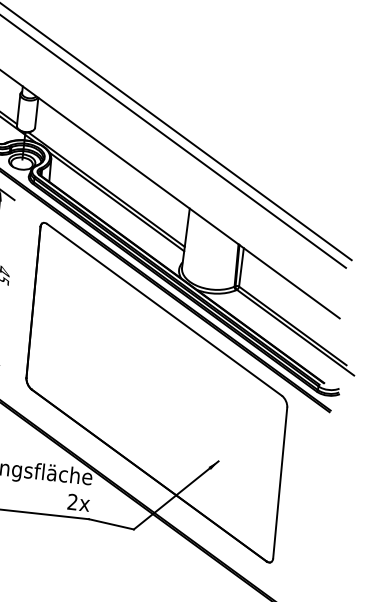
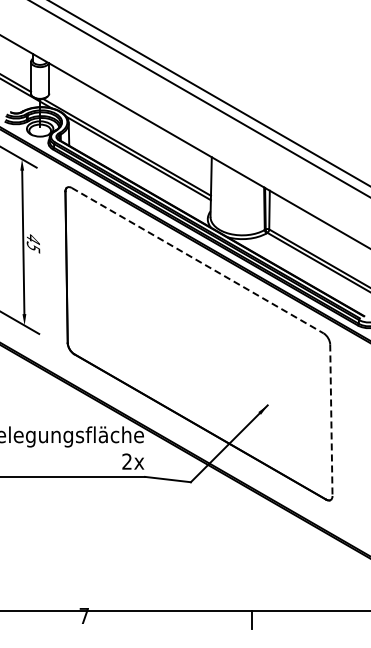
line: (165, 309) -> (198, 260), solid -> dashed
line: (280, 483) -> (331, 420), solid -> dashed

